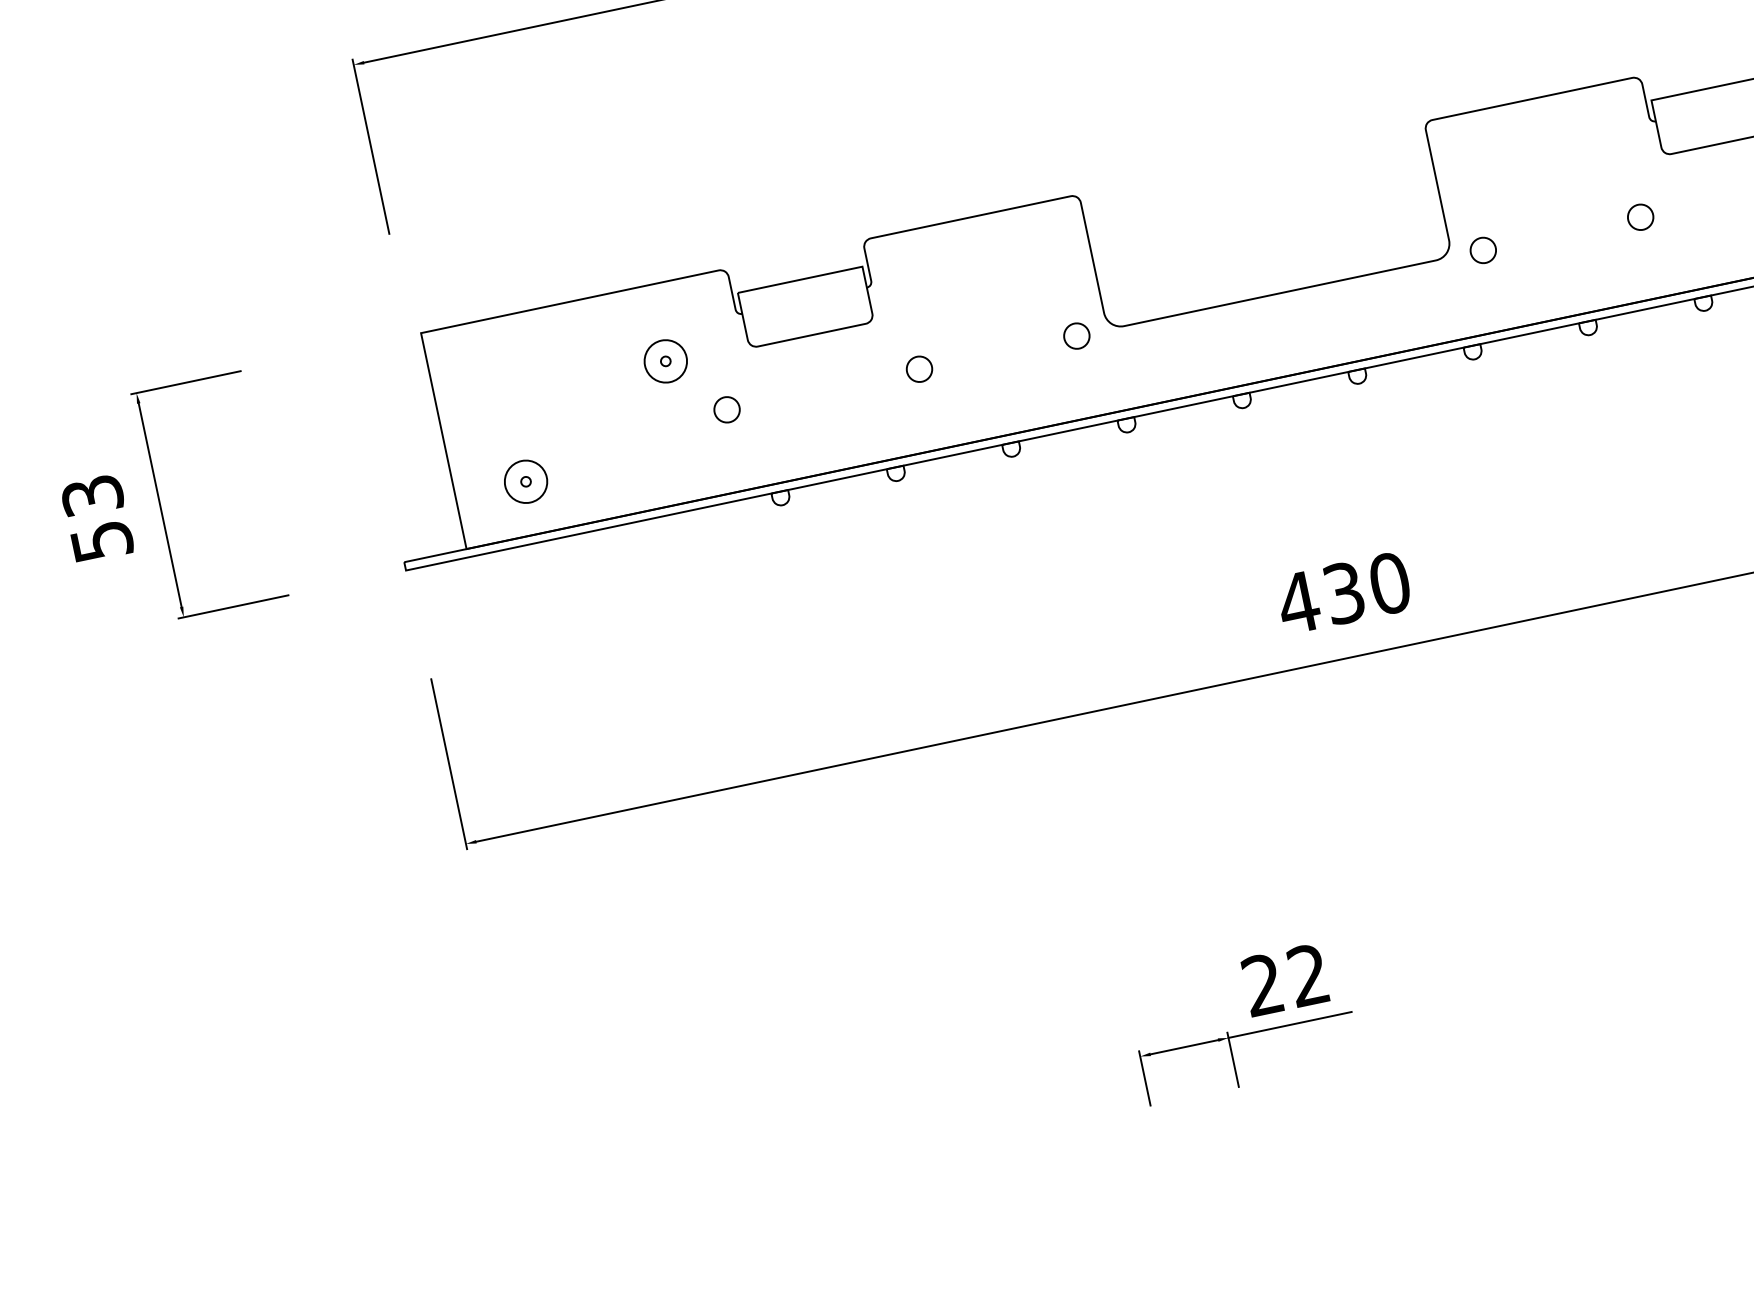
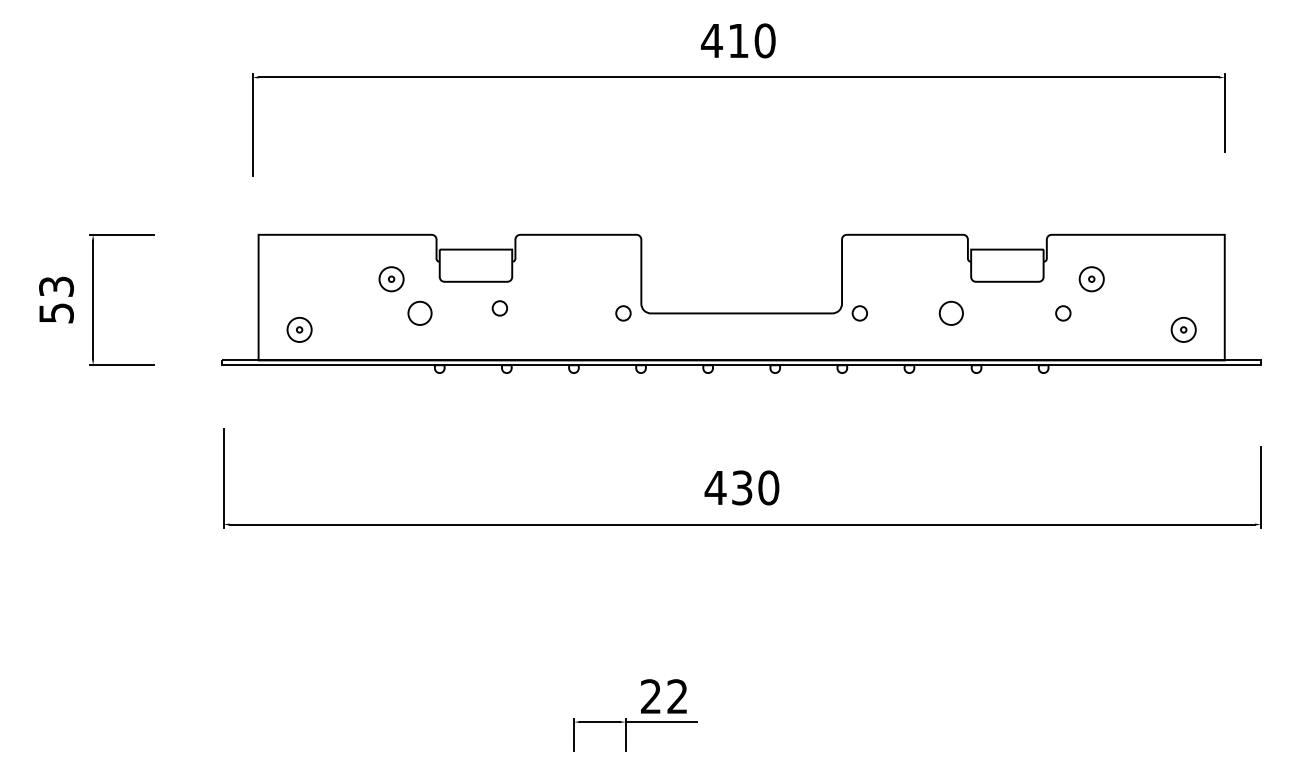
circle: (1640, 217) -> (951, 313), size x1.6
circle: (918, 369) -> (499, 308), moved
circle: (726, 410) -> (419, 313), size x1.6

